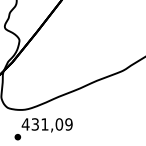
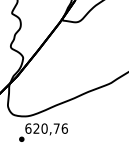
text: (47, 124) -> (46, 128), 431,09 -> 620,76

